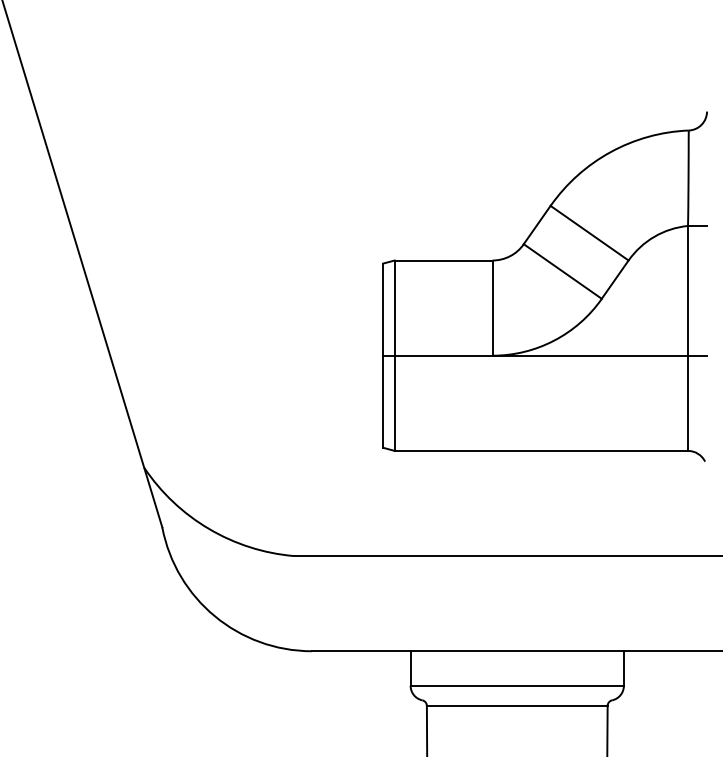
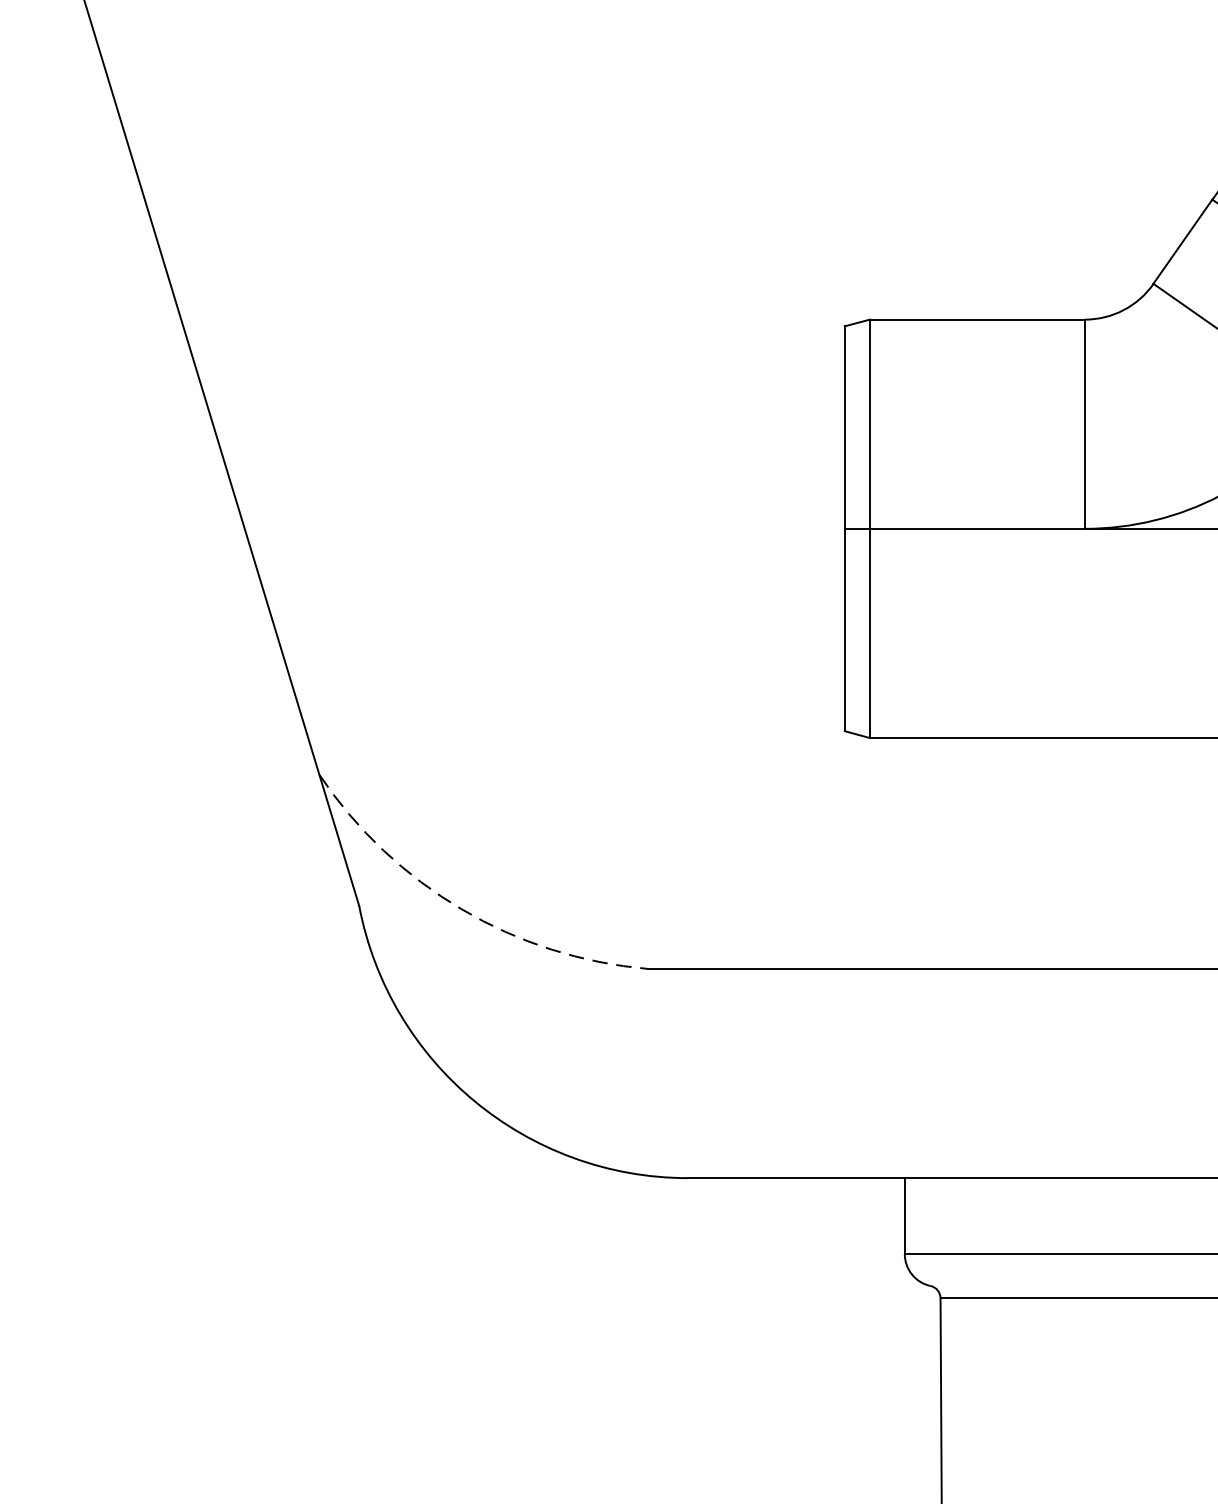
arc: (209, 528) -> (462, 908), solid -> dashed

